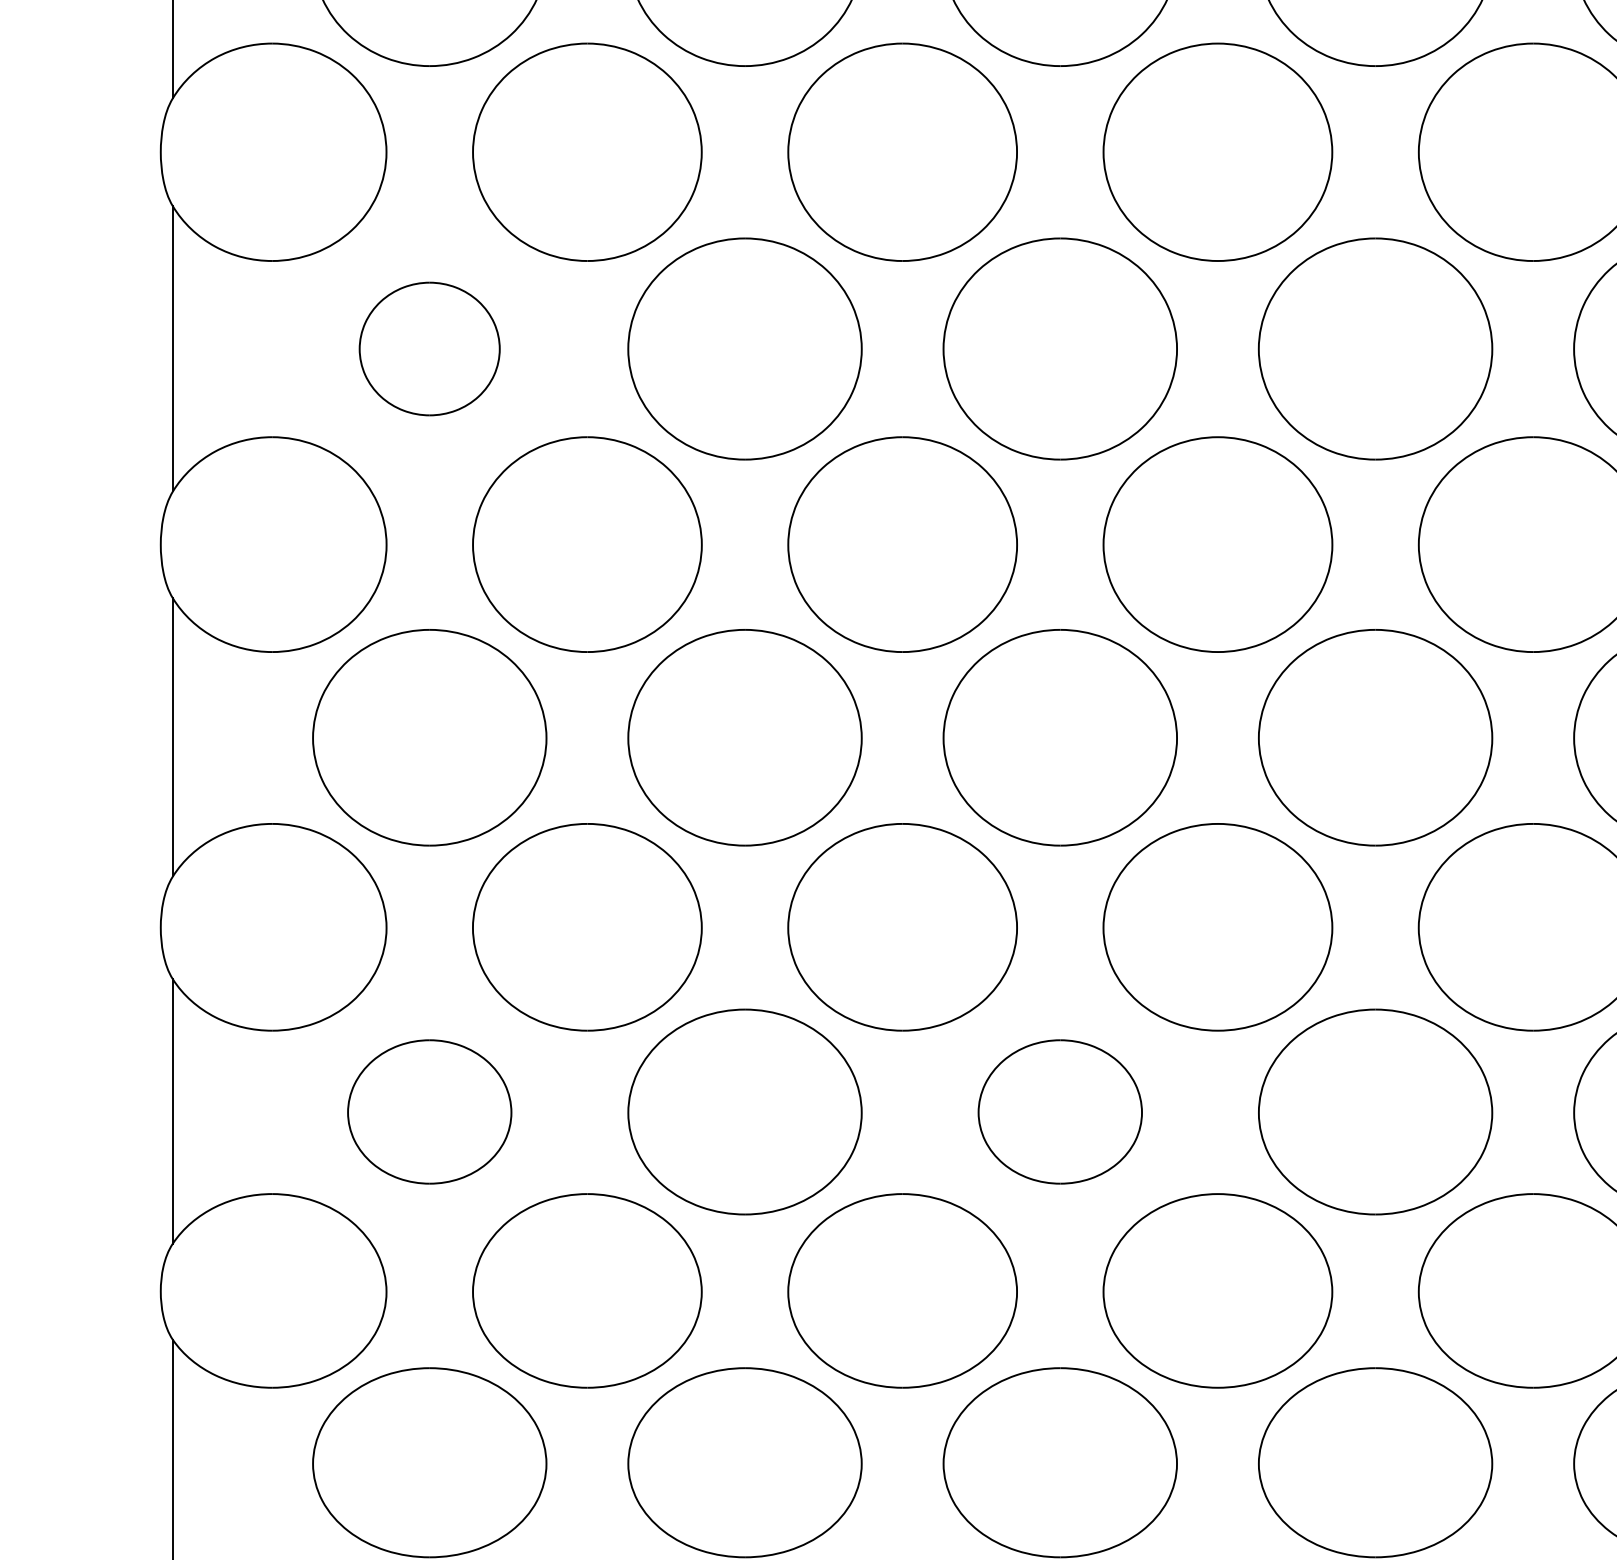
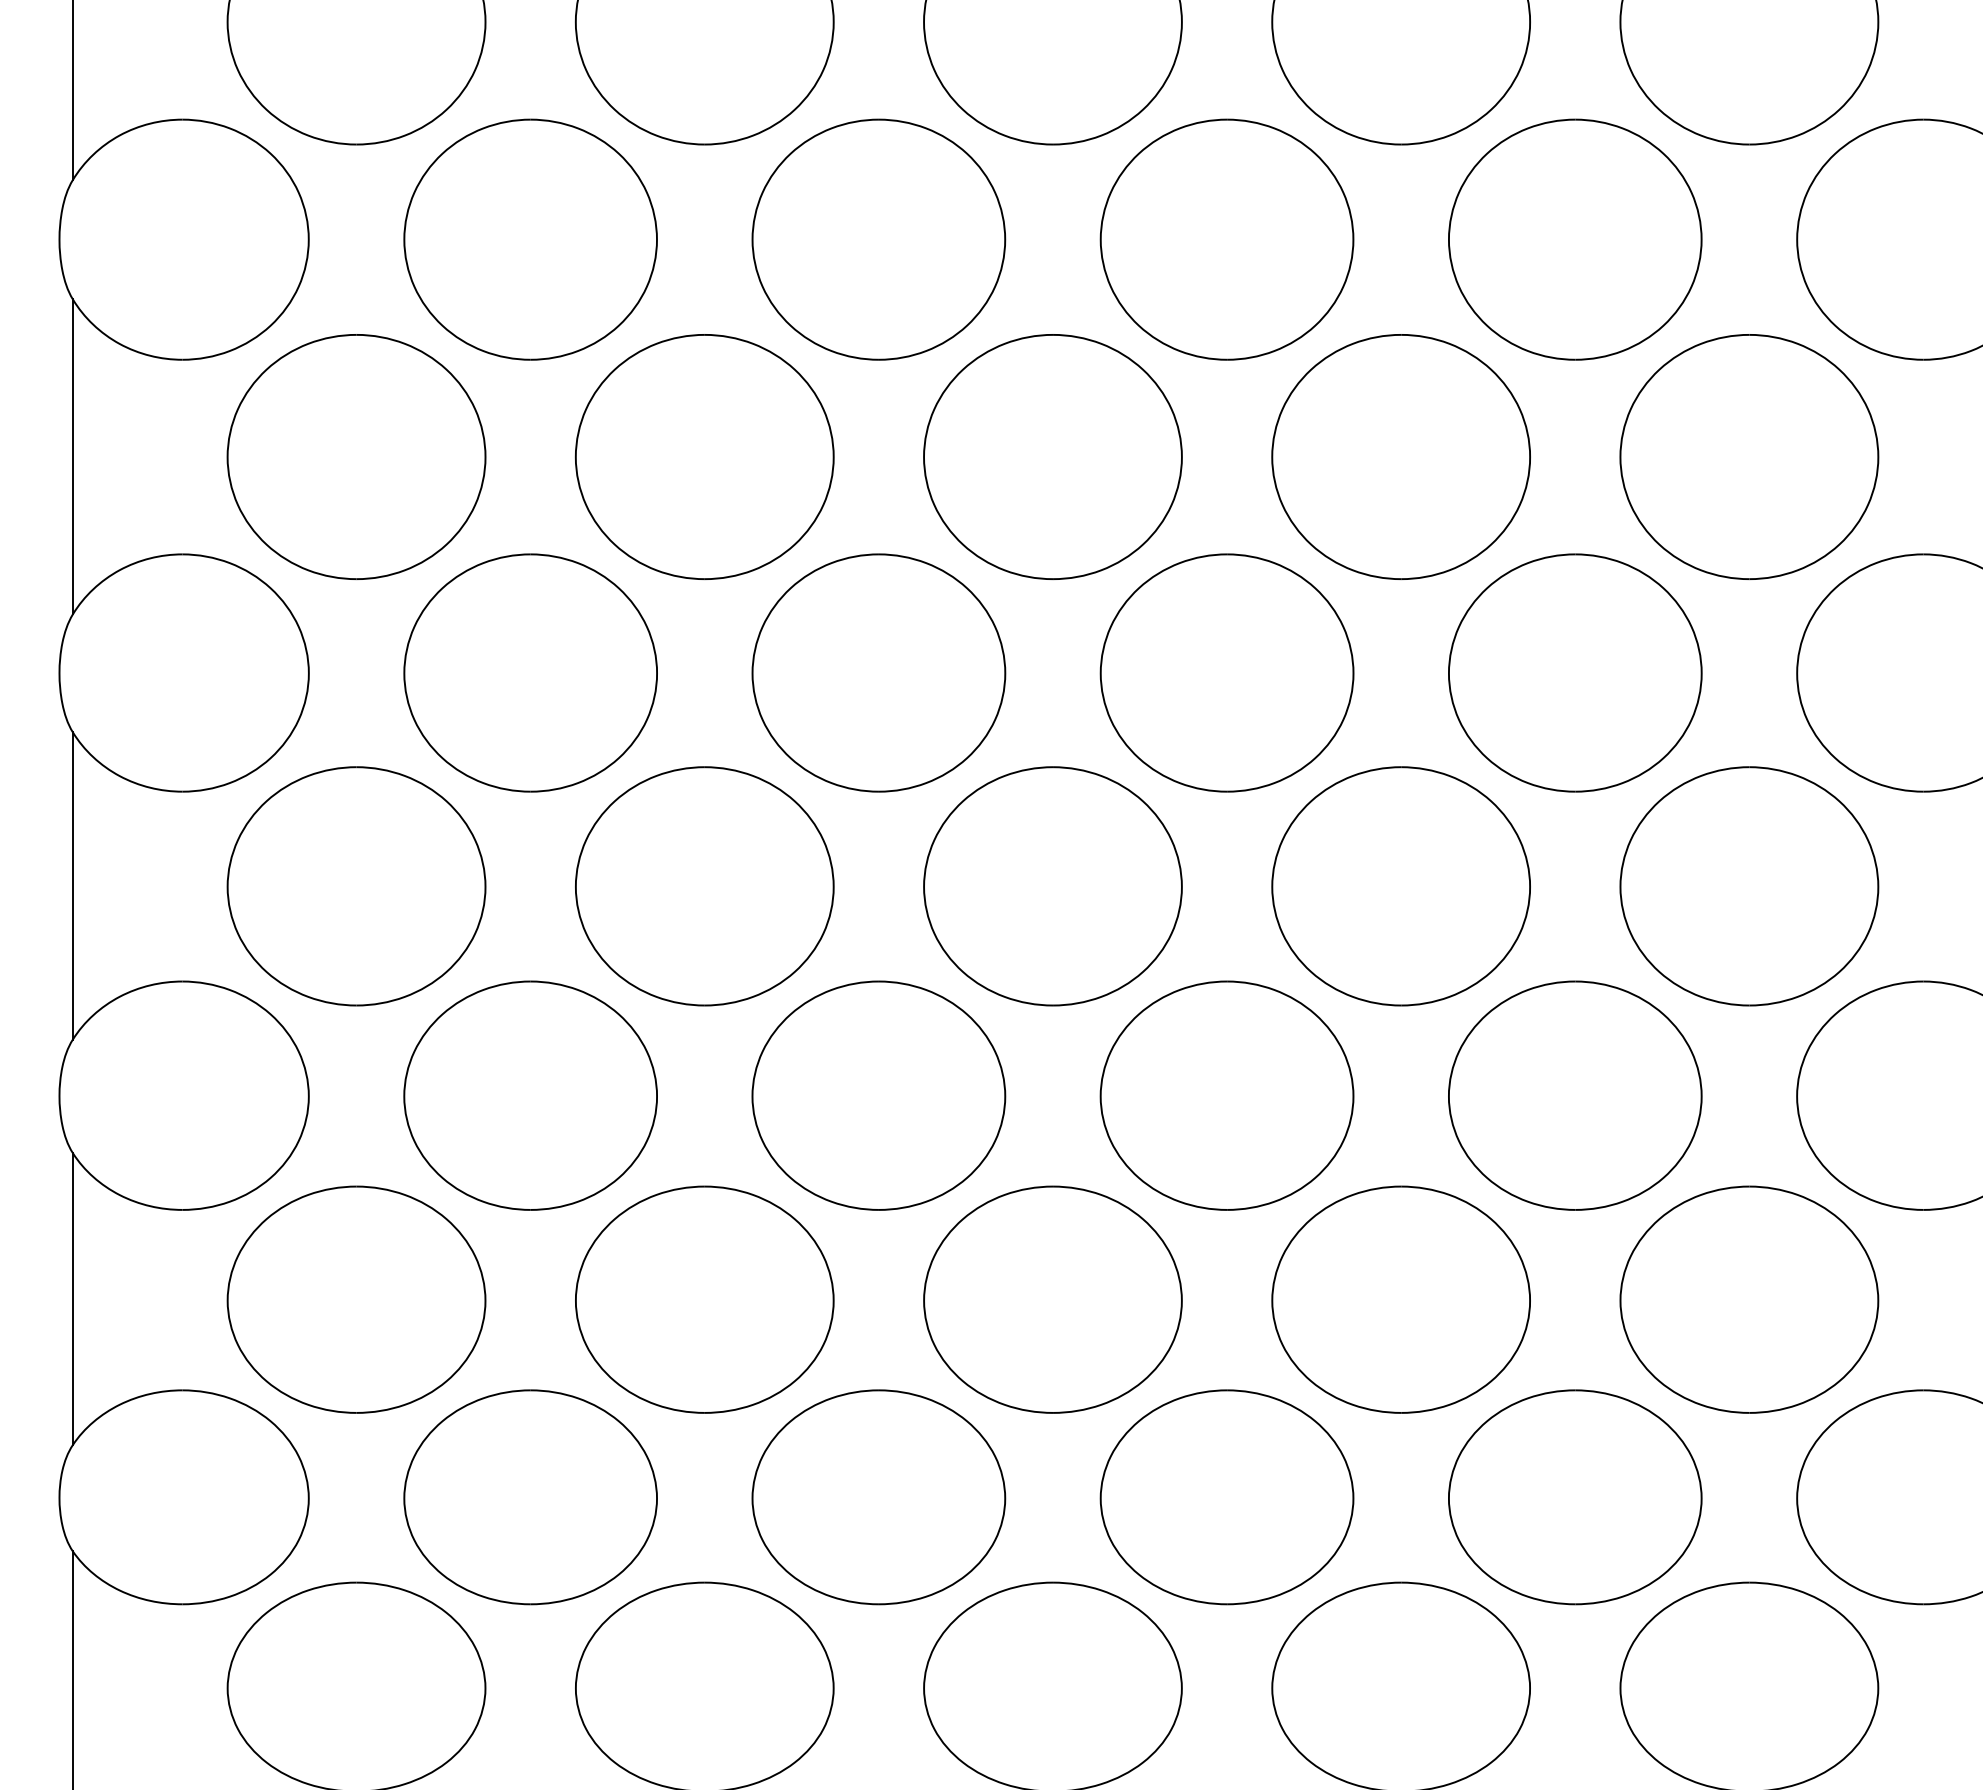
part: (429, 348) -> (356, 456), size x1.67
part: (429, 1111) -> (356, 1299), size x1.43
part: (1059, 1111) -> (1052, 1299), size x1.43

